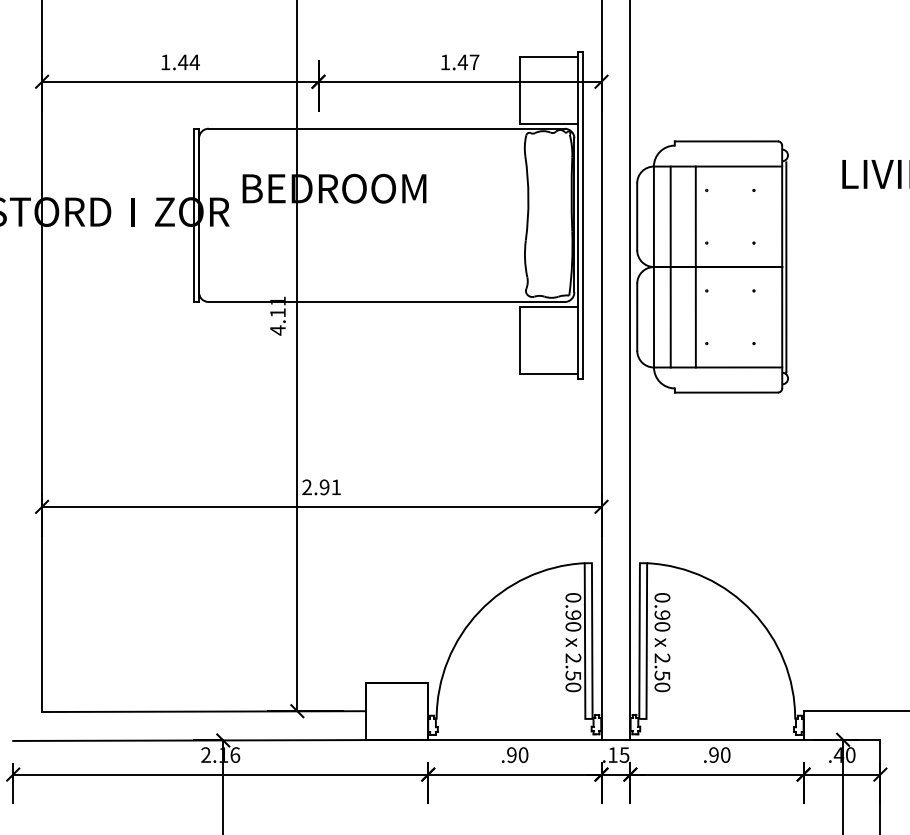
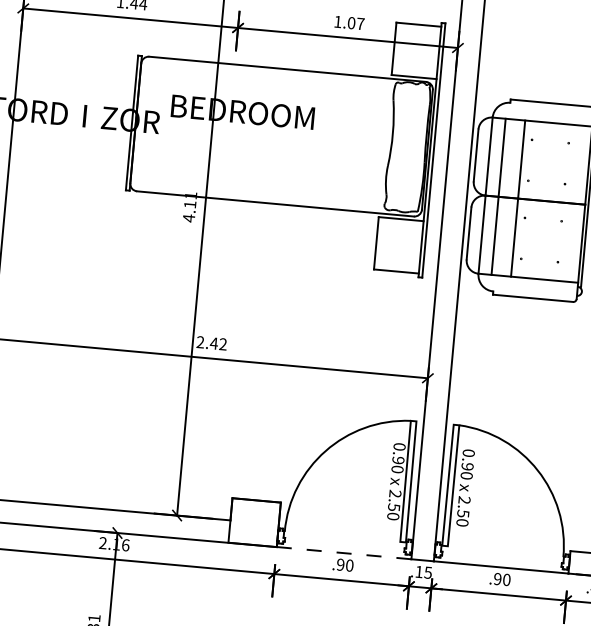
text: (462, 62) -> (351, 23), 1.47 -> 1.07
text: (330, 487) -> (218, 344), 2.91 -> 2.42
line: (514, 739) -> (343, 552), solid -> dashed

